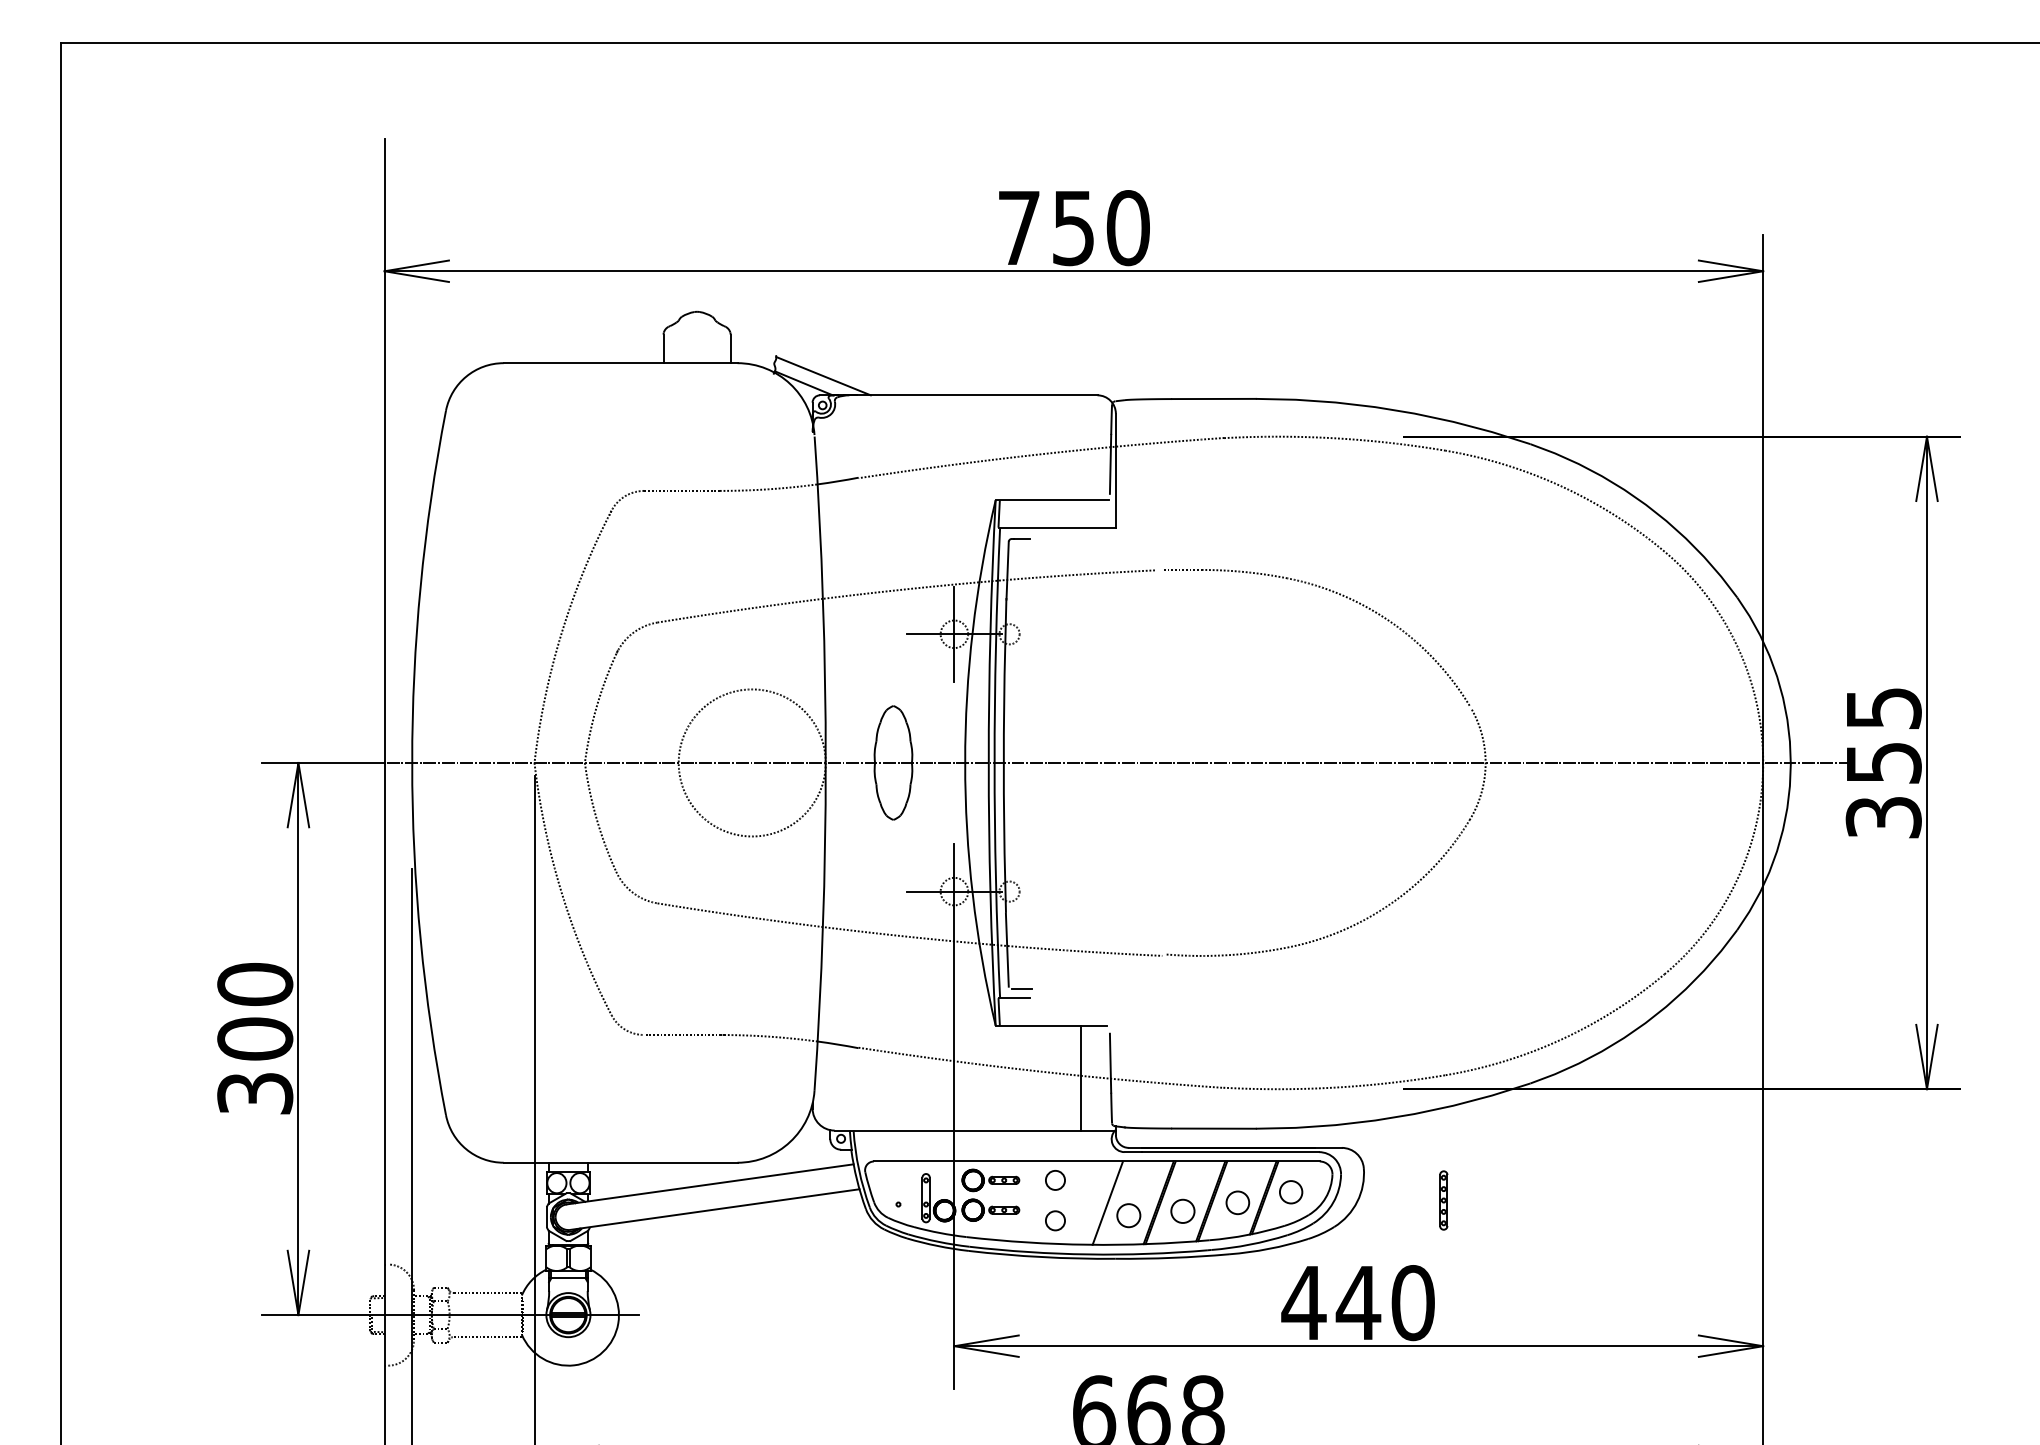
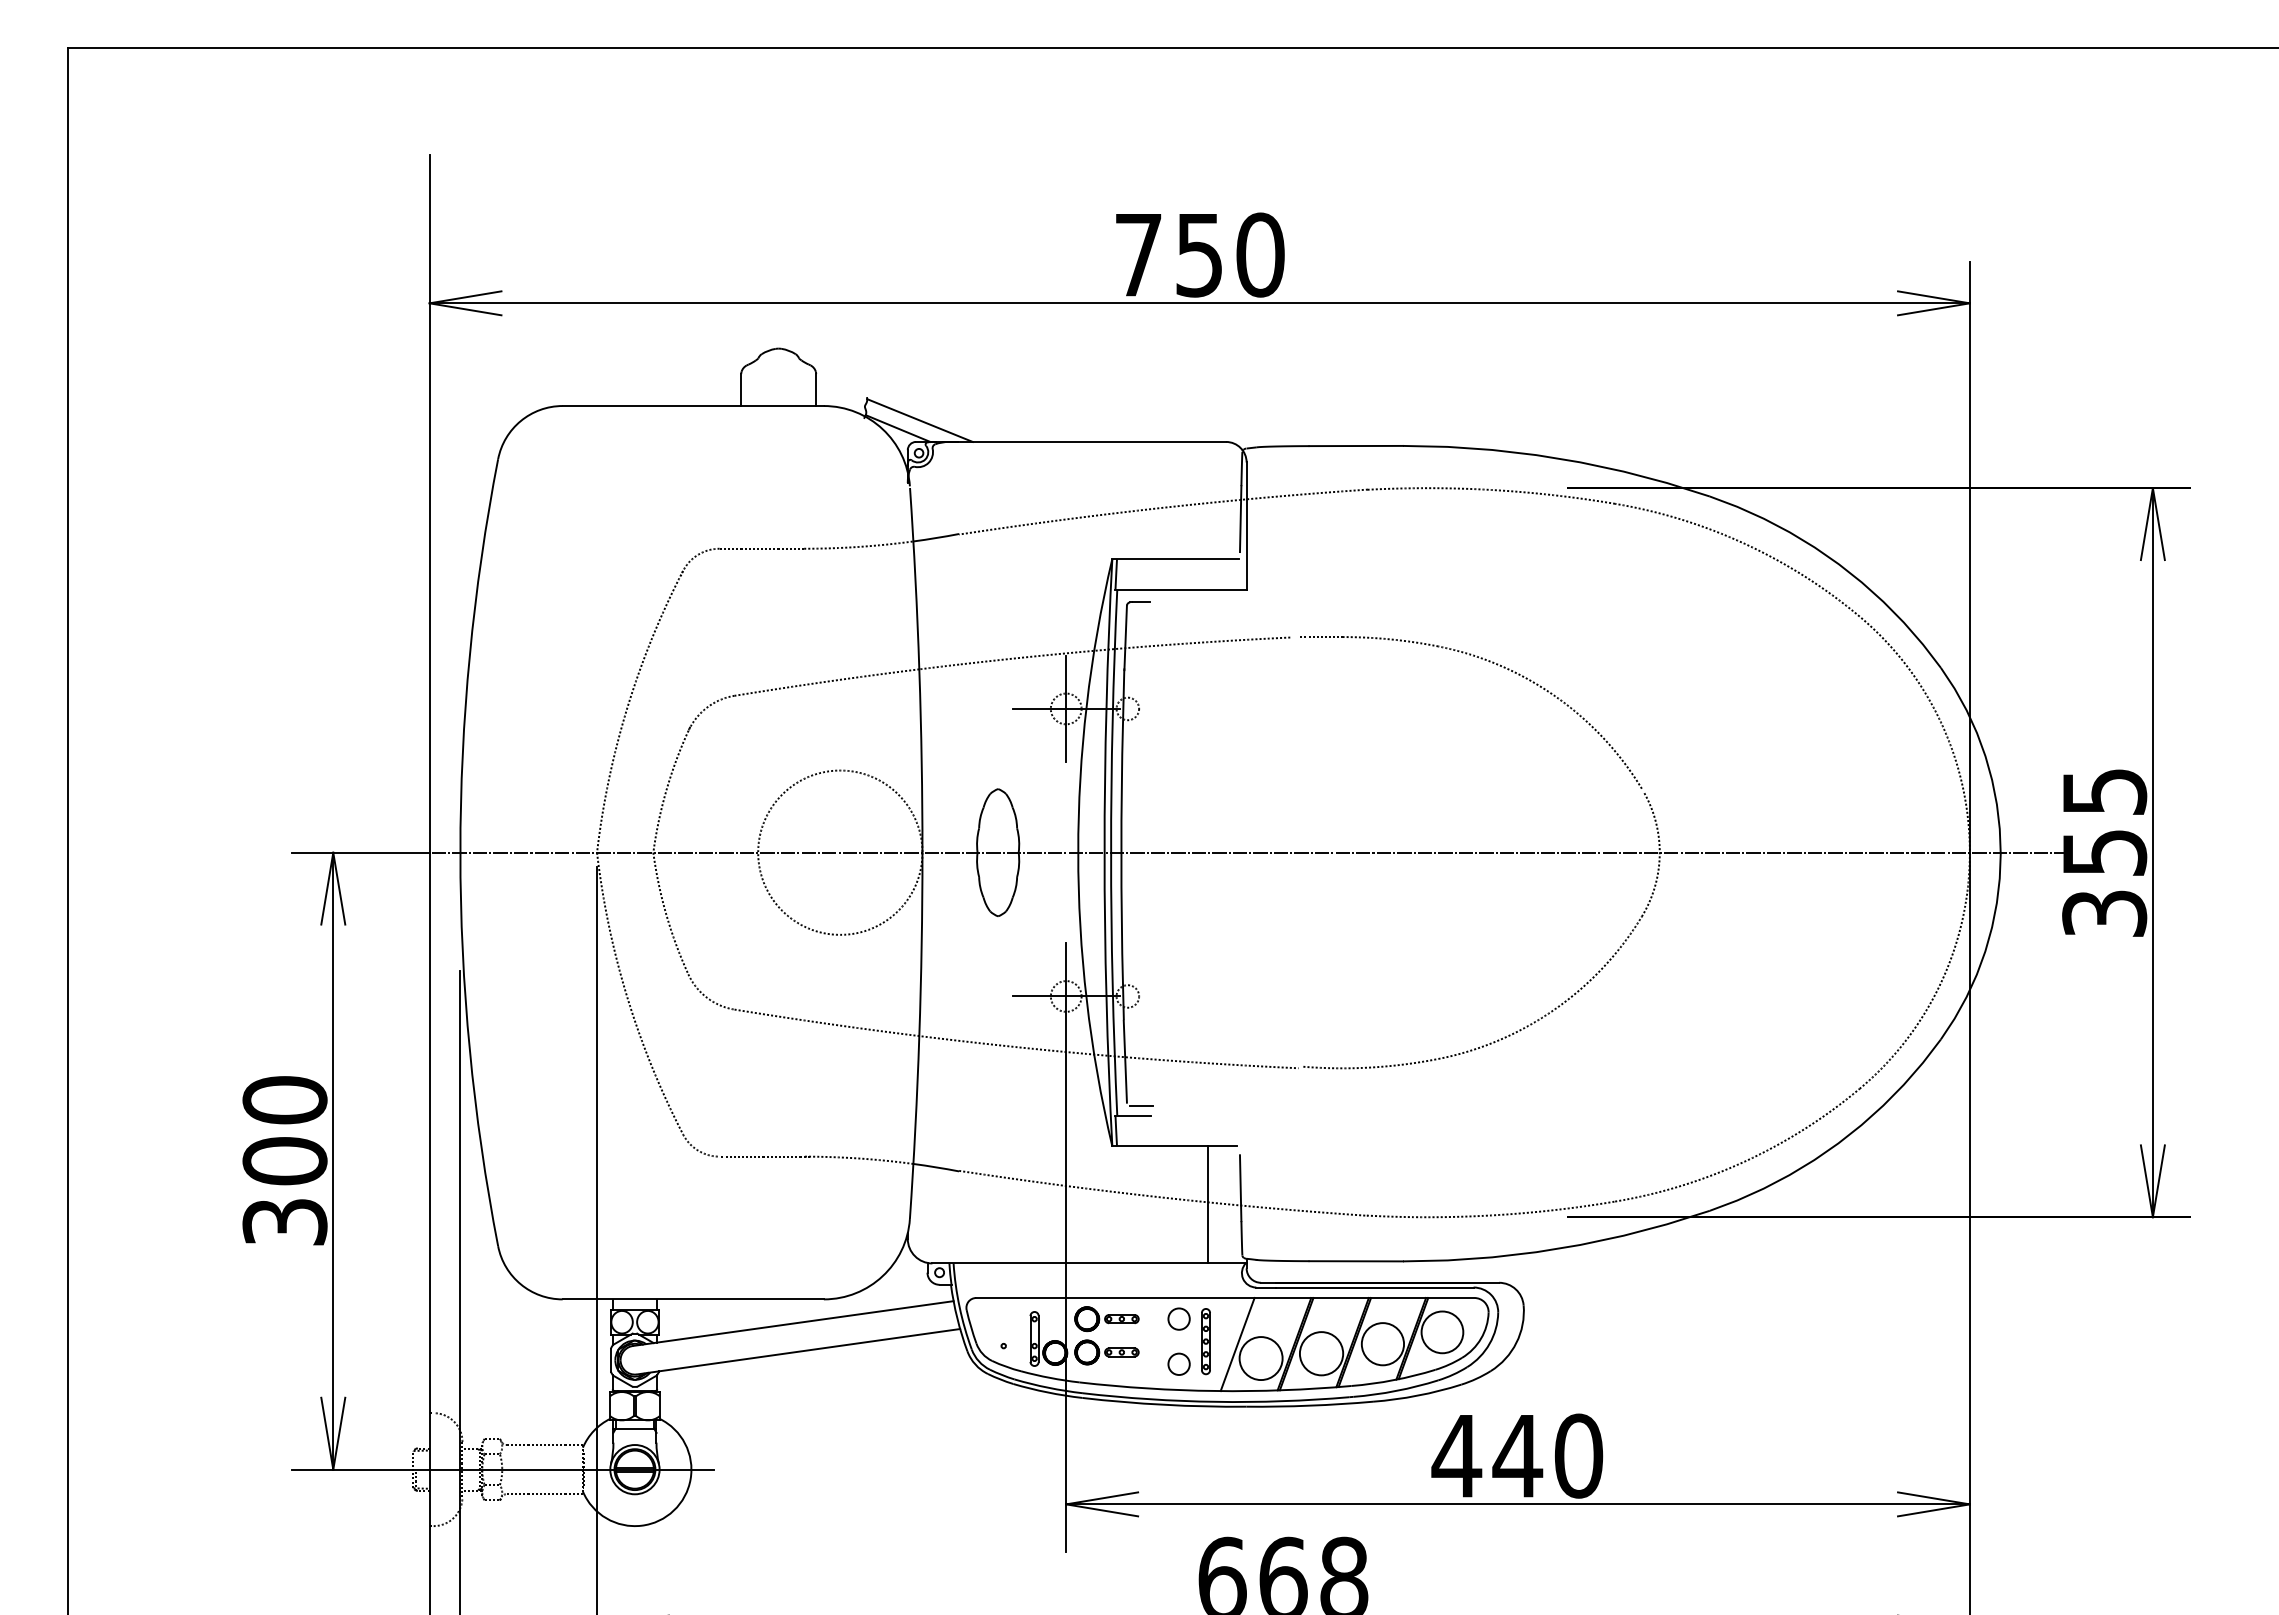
circle: (1291, 1192) -> (1442, 1332), size x1.67
part: (1443, 1200) -> (1205, 1341), moved
circle: (1237, 1203) -> (1382, 1344), size x1.67
circle: (1182, 1211) -> (1321, 1353), size x1.67
circle: (1128, 1215) -> (1260, 1358), size x1.67

